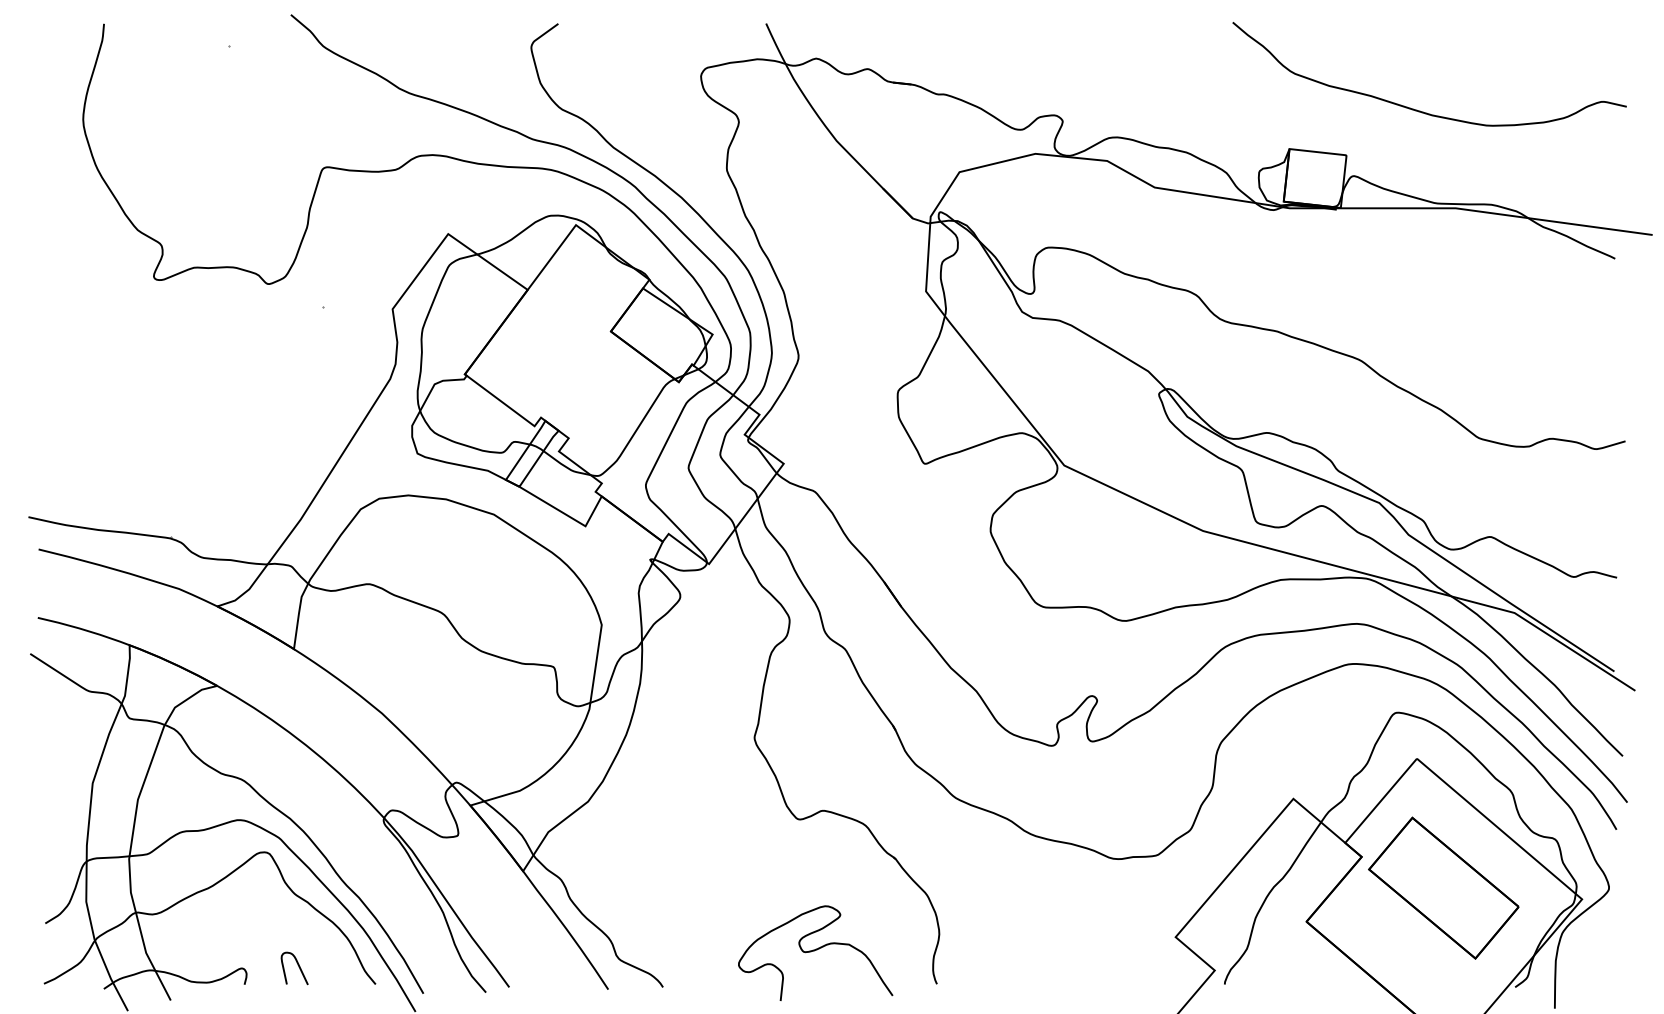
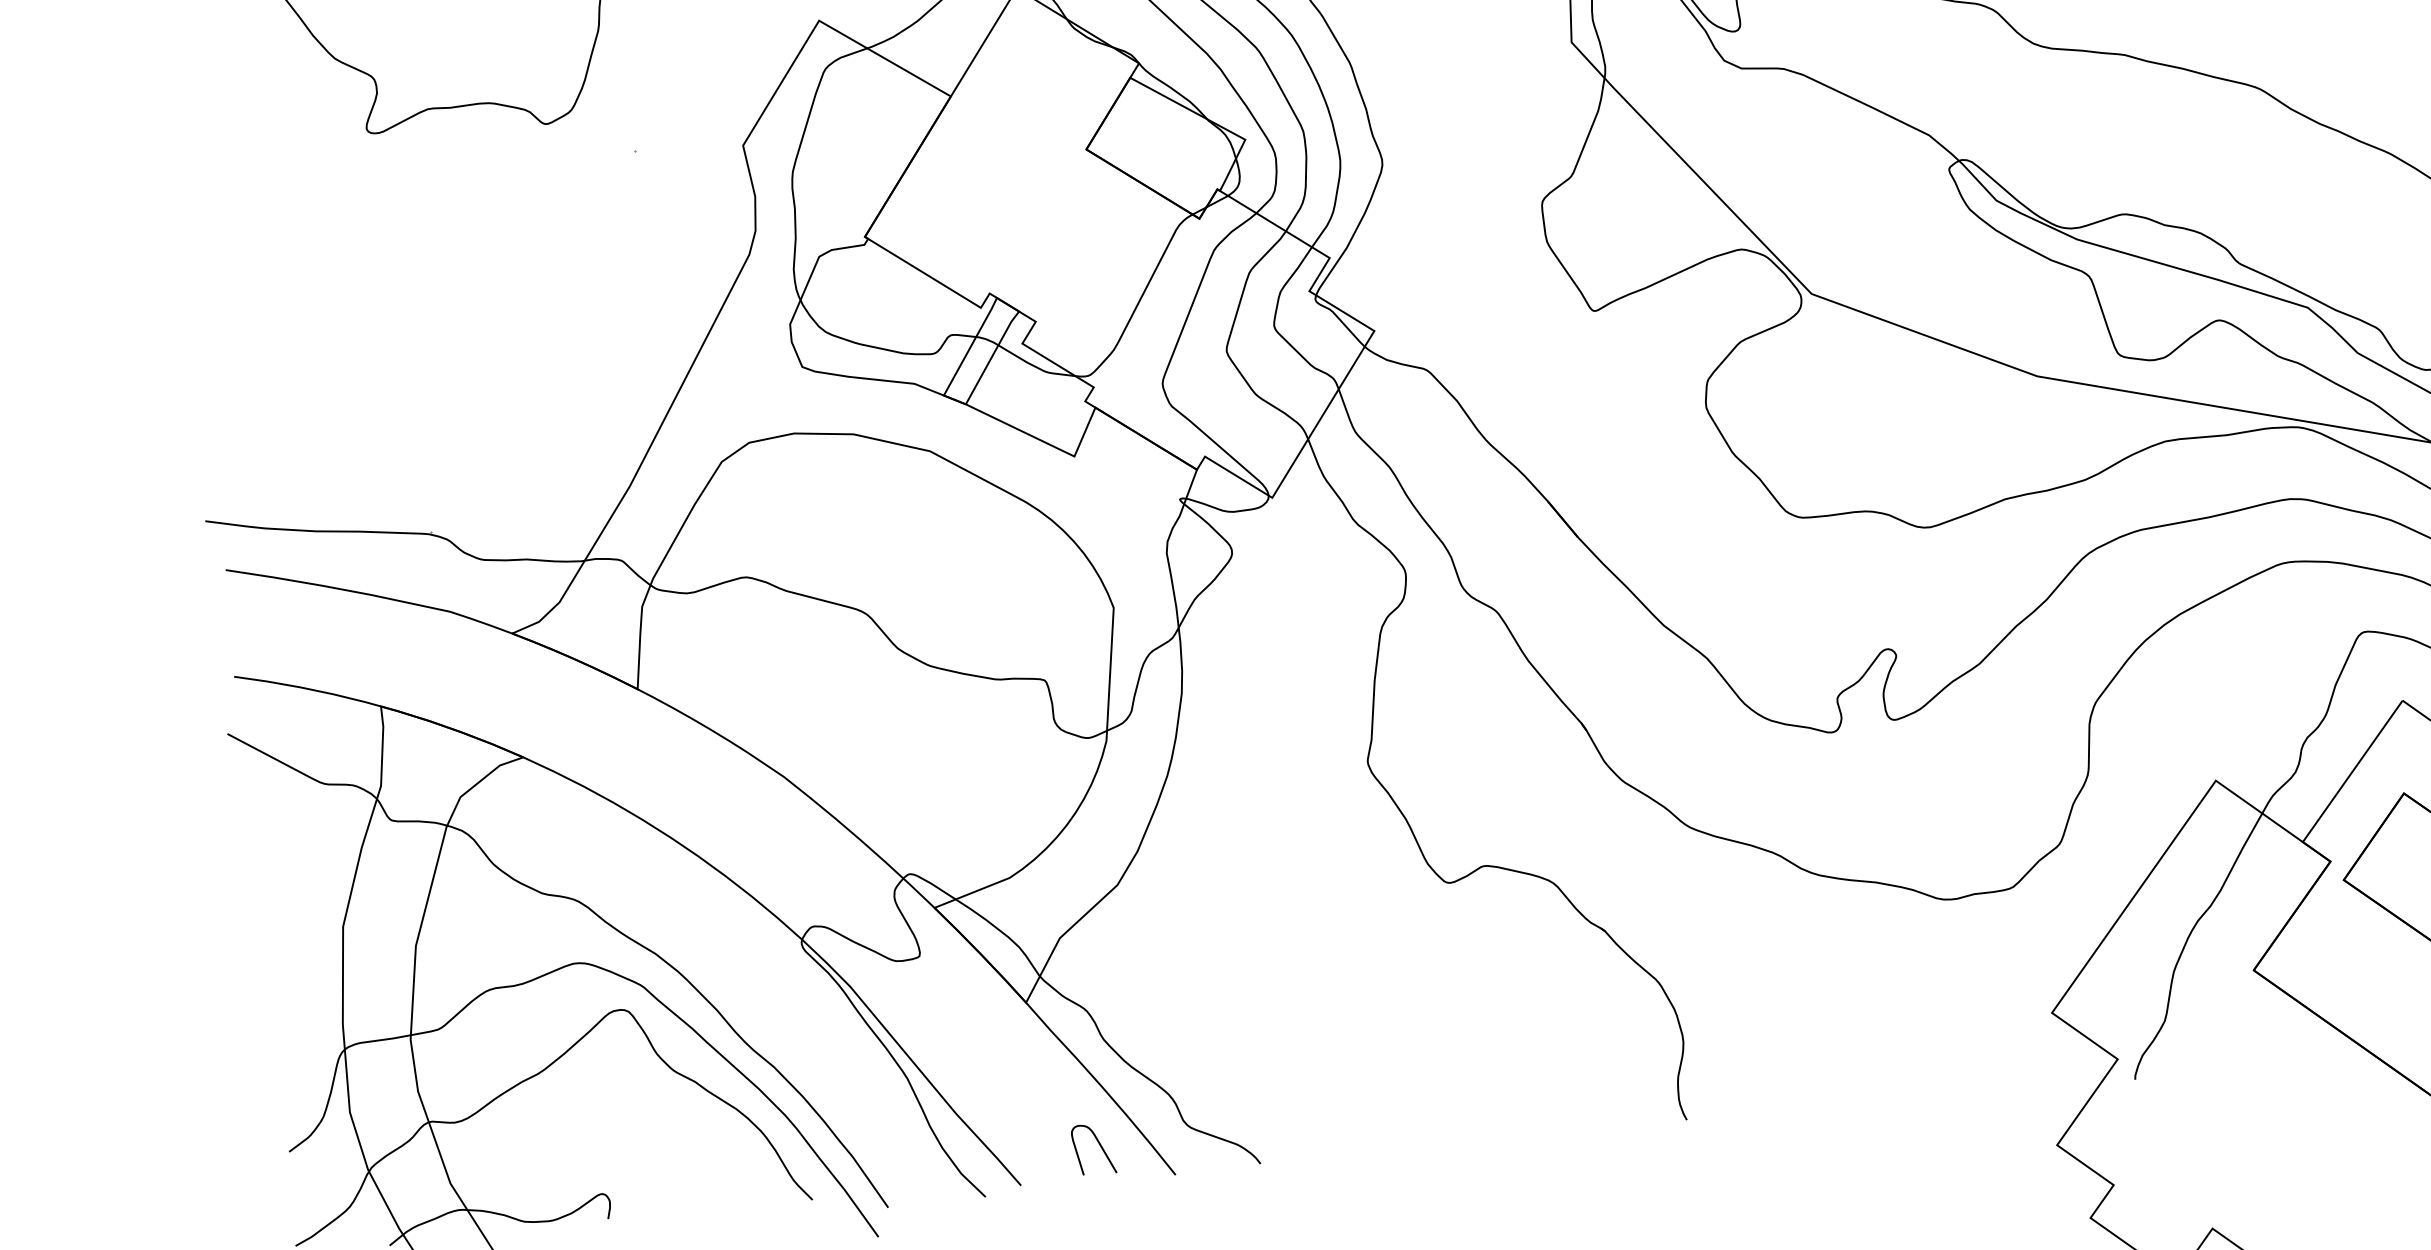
curve: (814, 951) -> (1491, 1086), removed
curve: (298, 967) -> (1099, 1147), moved

